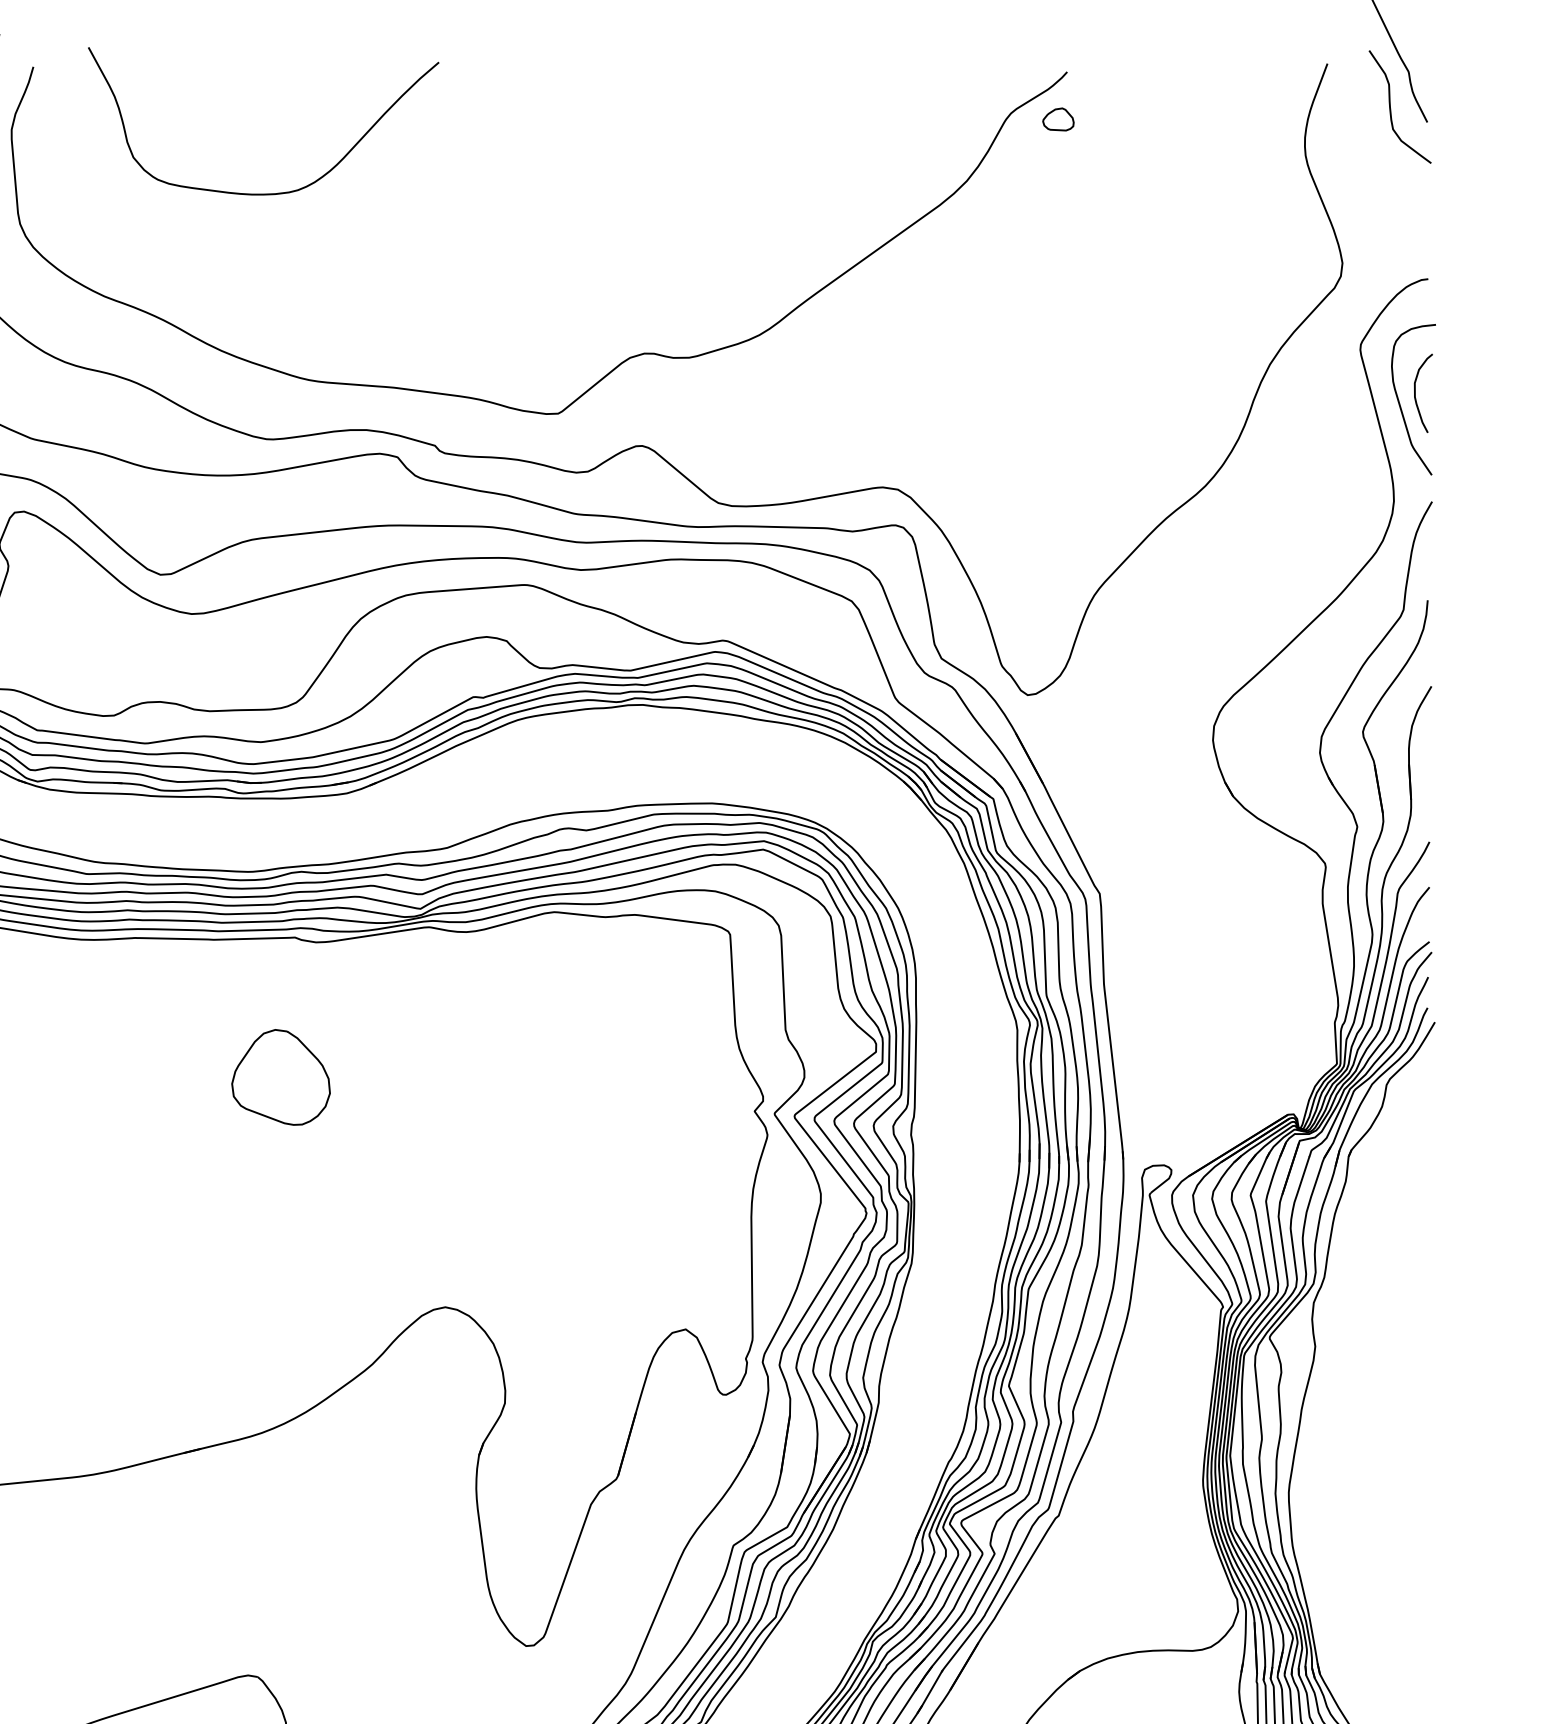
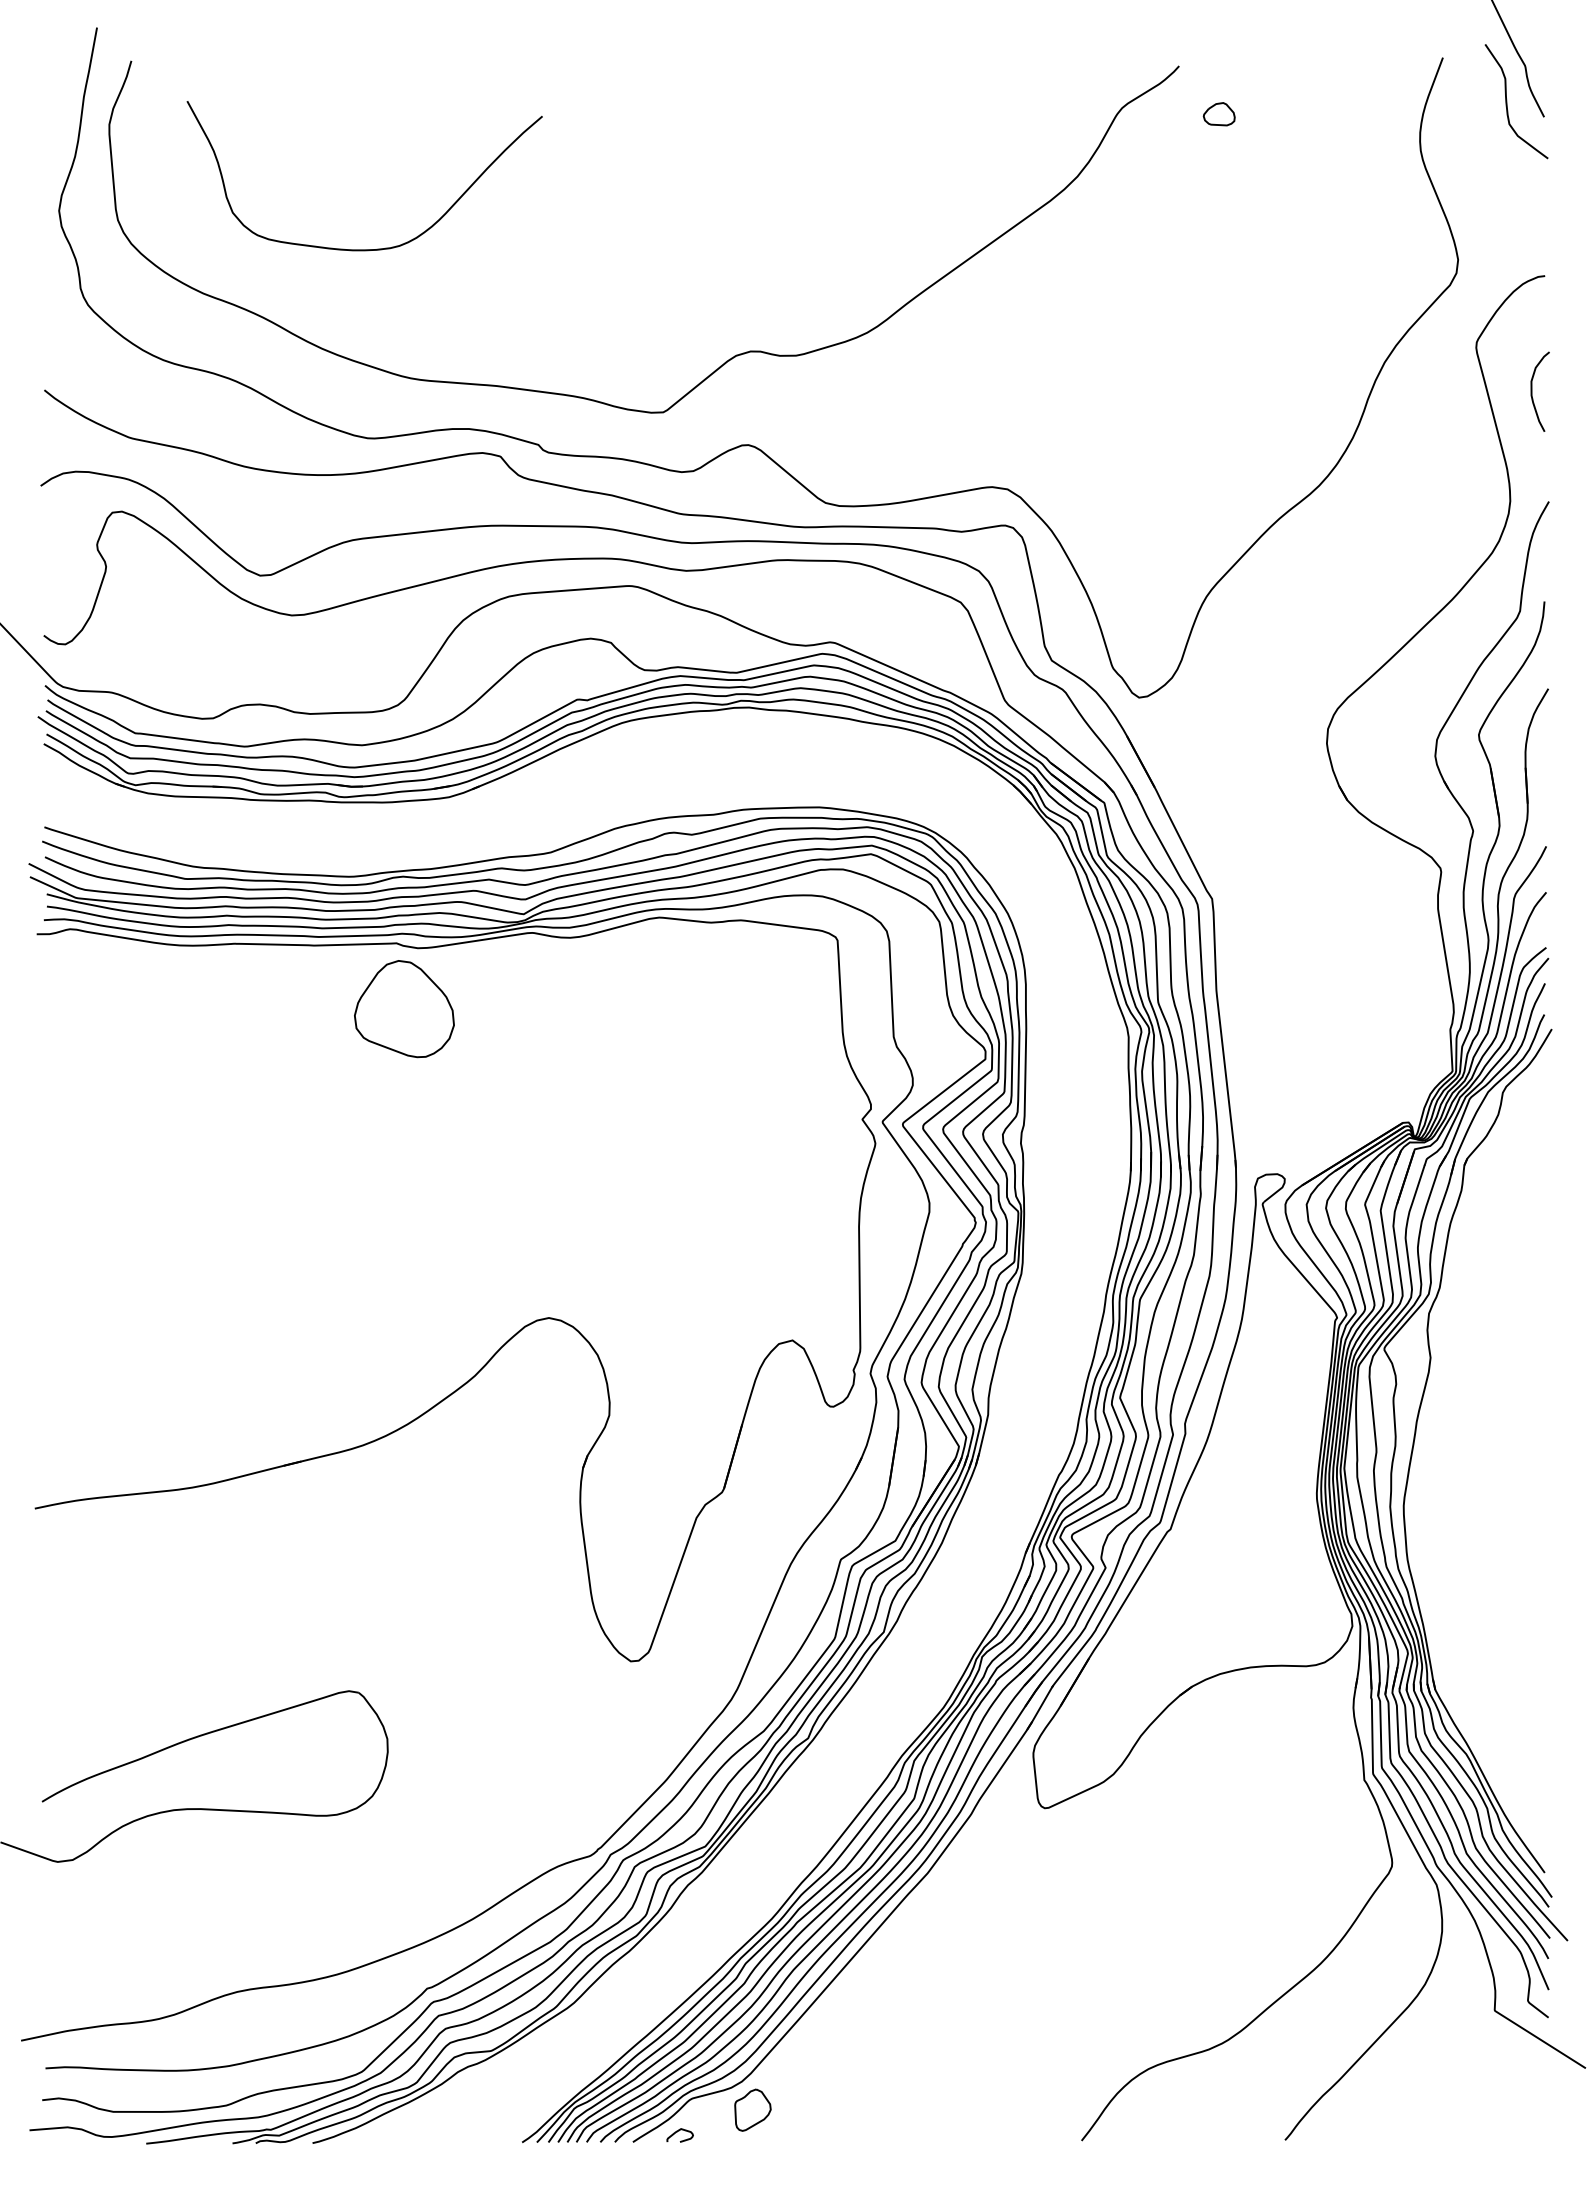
part: (1057, 119) -> (1218, 114), moved
curve: (263, 193) -> (364, 249), moved
curve: (1400, 401) -> (1516, 400), removed
part: (281, 1077) -> (404, 1009), moved

